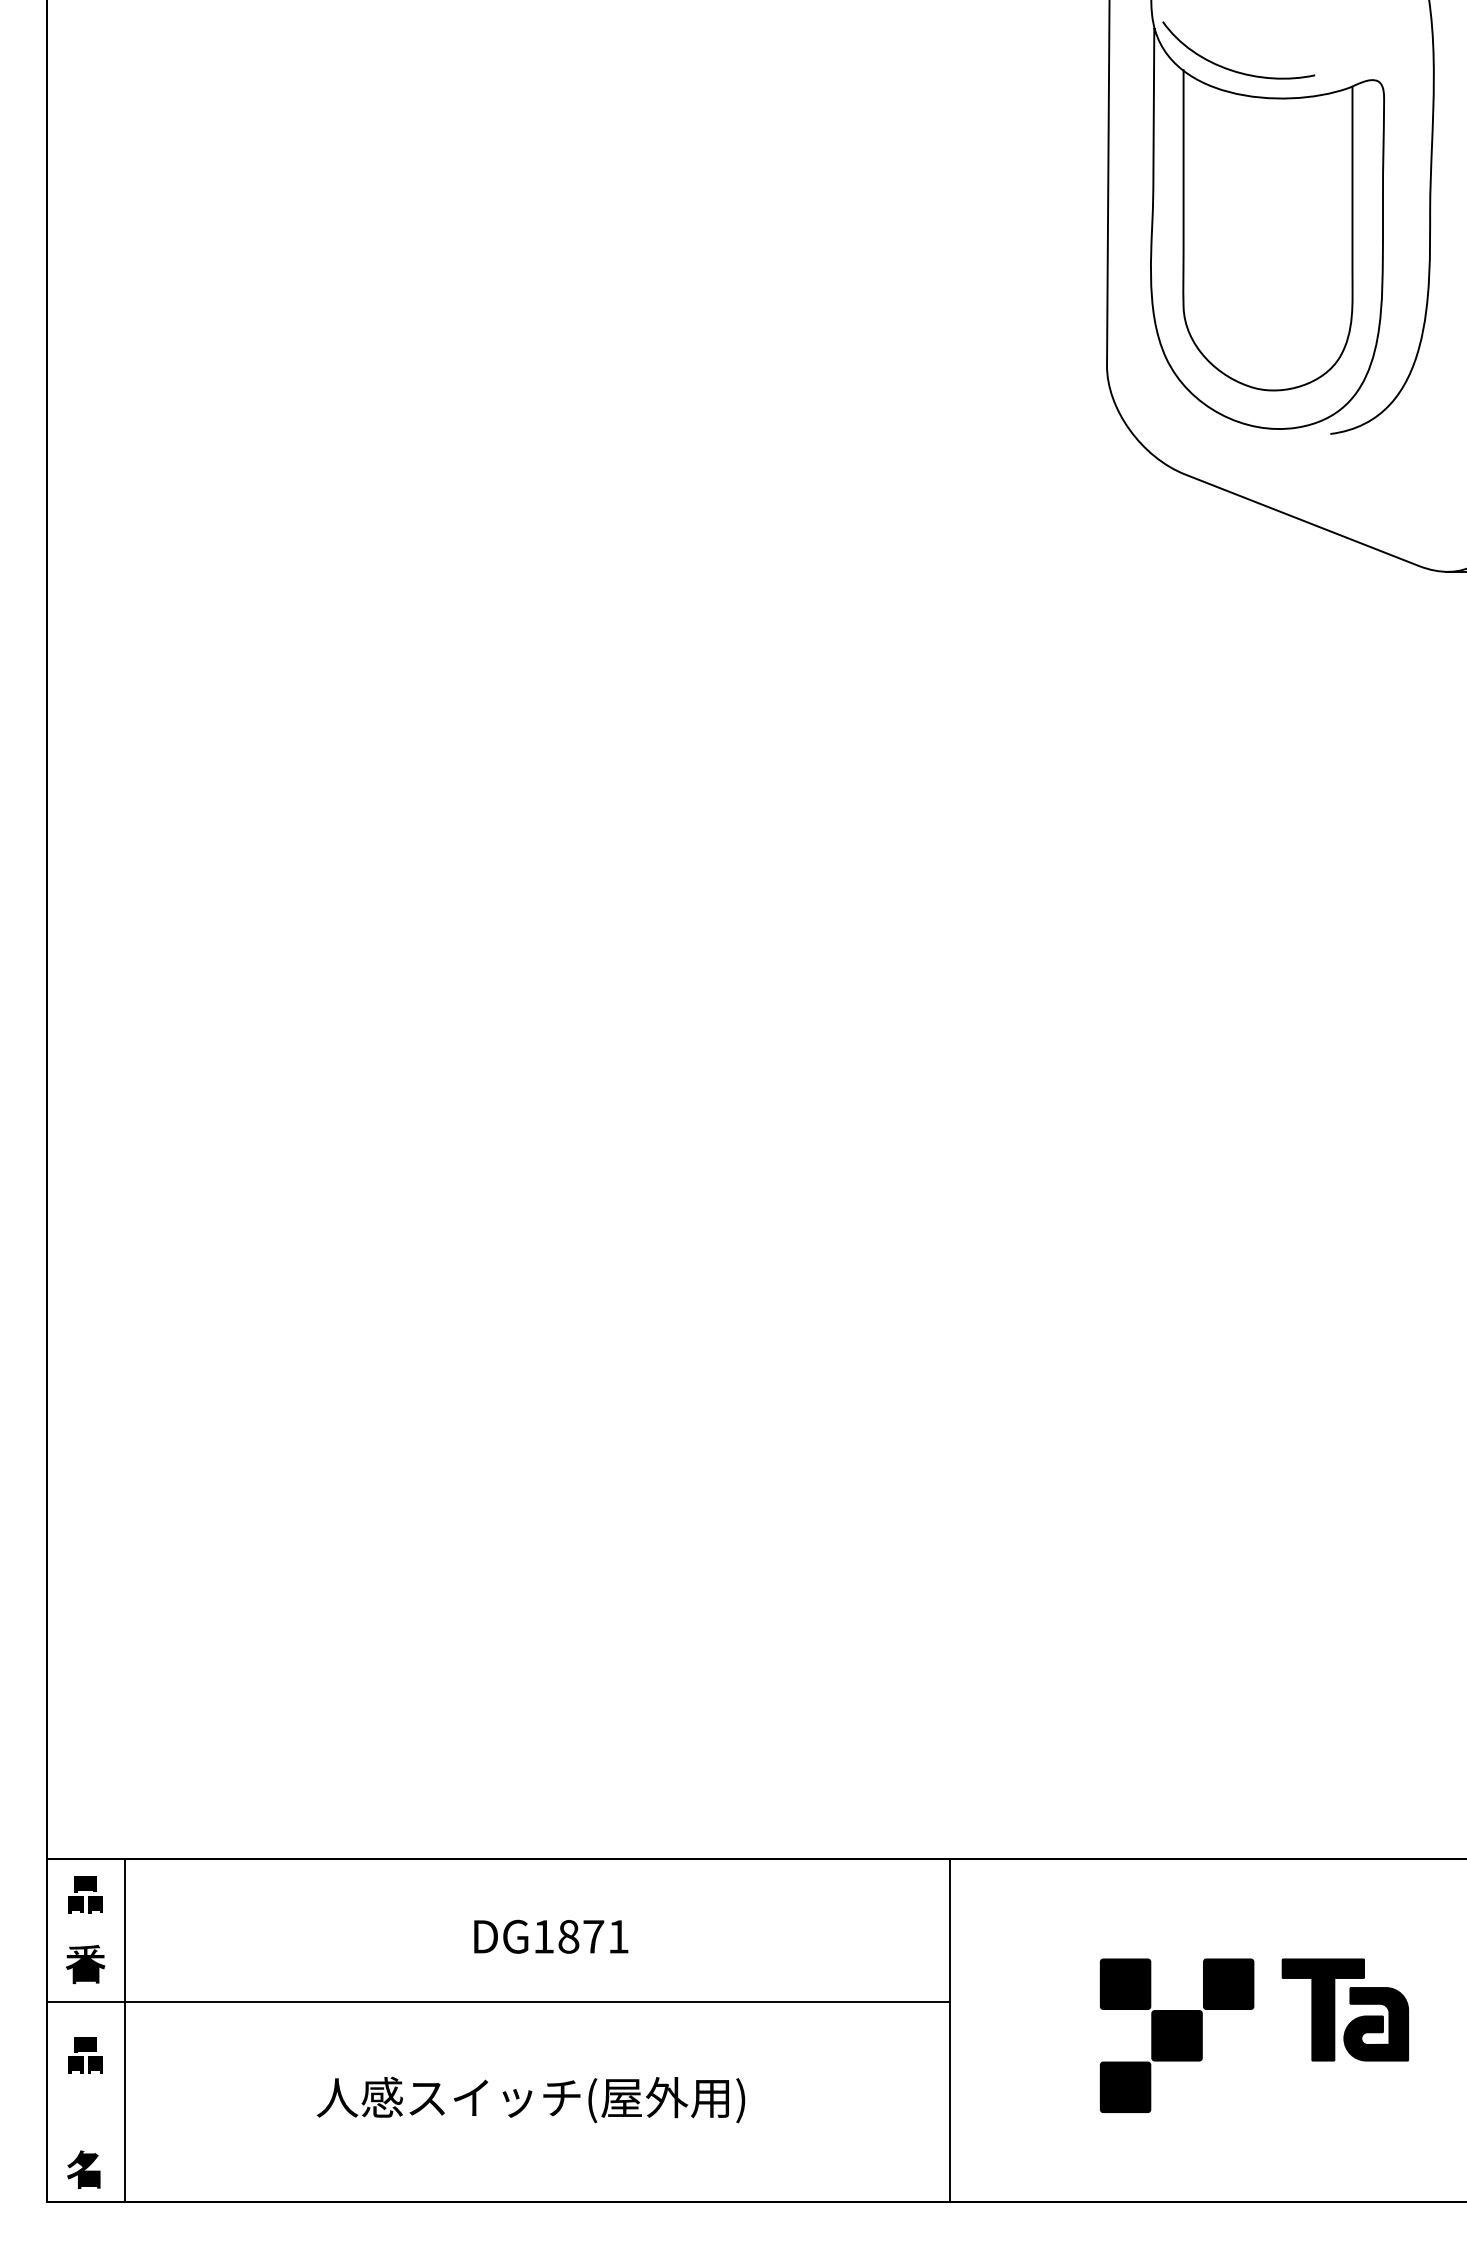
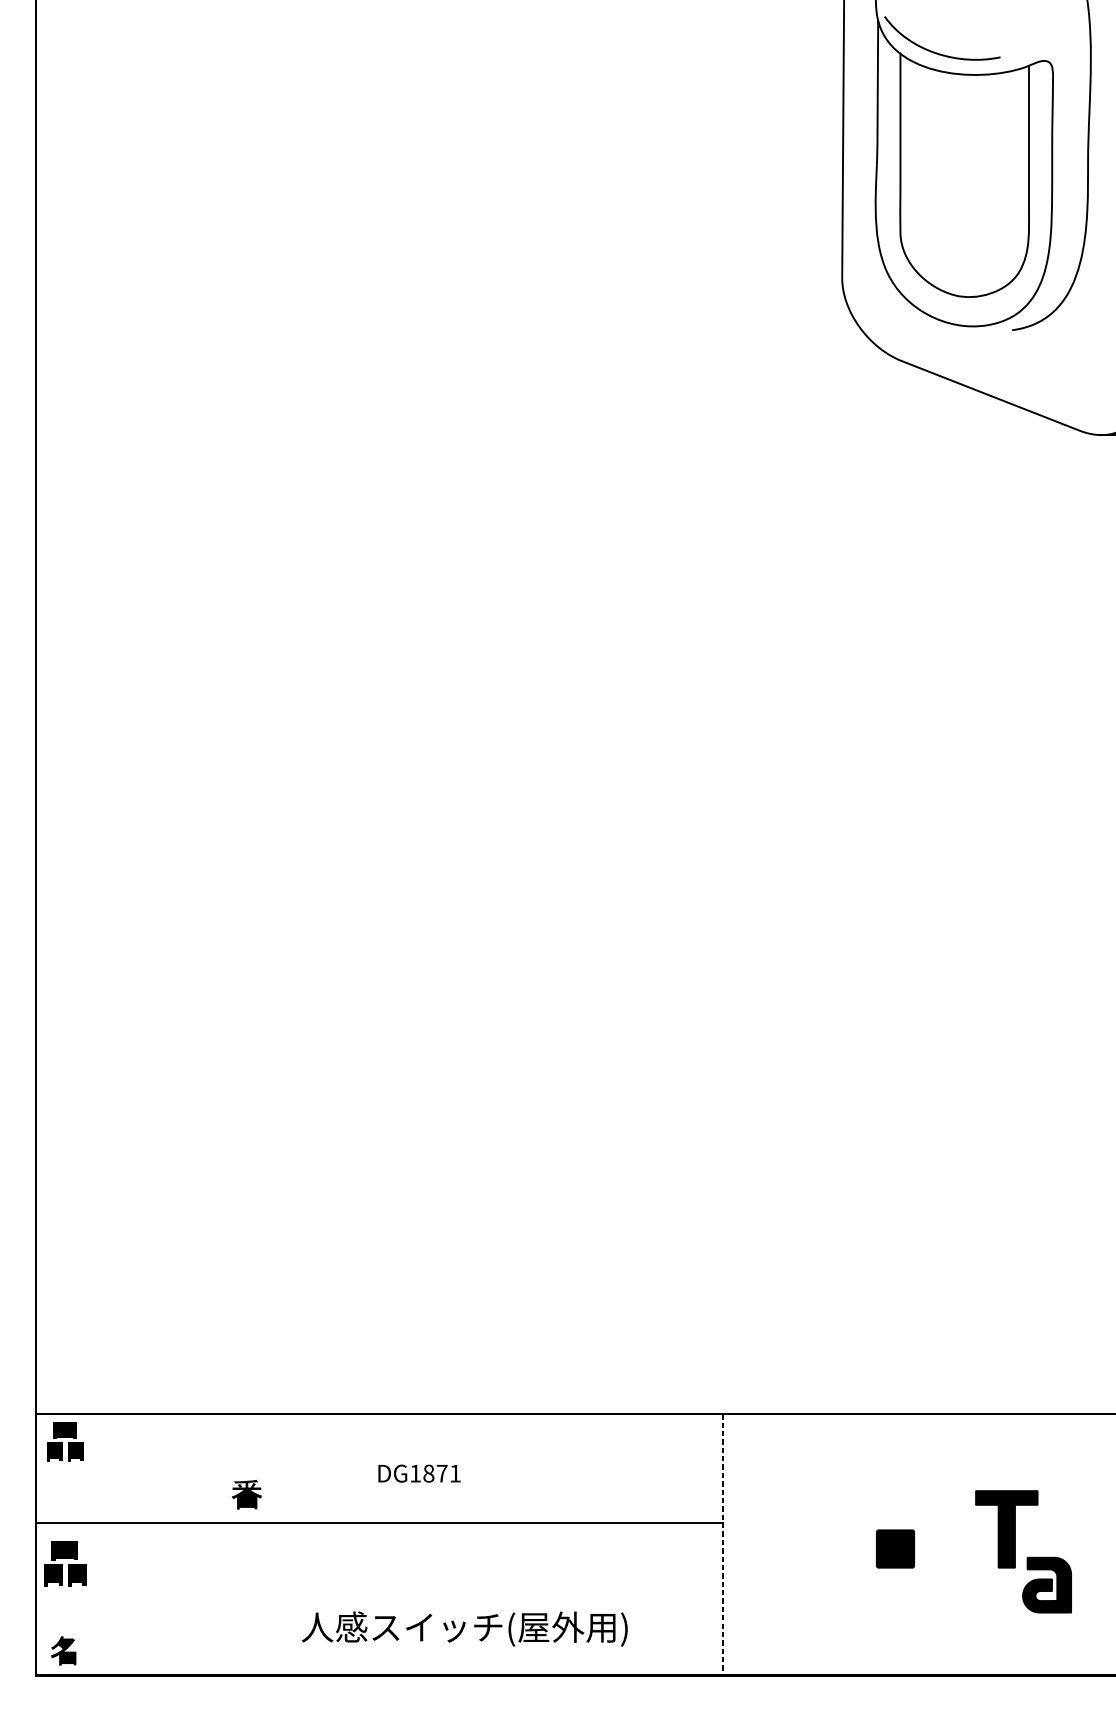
part: (85, 1894) -> (64, 1441), size x1.4
part: (551, 1936) -> (419, 1473), size x0.7
part: (85, 1964) -> (246, 1494), moved
fill: (1125, 1984) -> (856, 1509), removed
fill: (1228, 1984) -> (934, 1509), removed
part: (1376, 2024) -> (1047, 1585), moved
line: (125, 2030) -> (95, 1544), removed
line: (950, 2030) -> (723, 1544), solid -> dashed
part: (85, 2055) -> (64, 1564), size x1.6
fill: (1125, 2087) -> (856, 1588), removed
part: (530, 2099) -> (464, 1628), moved

